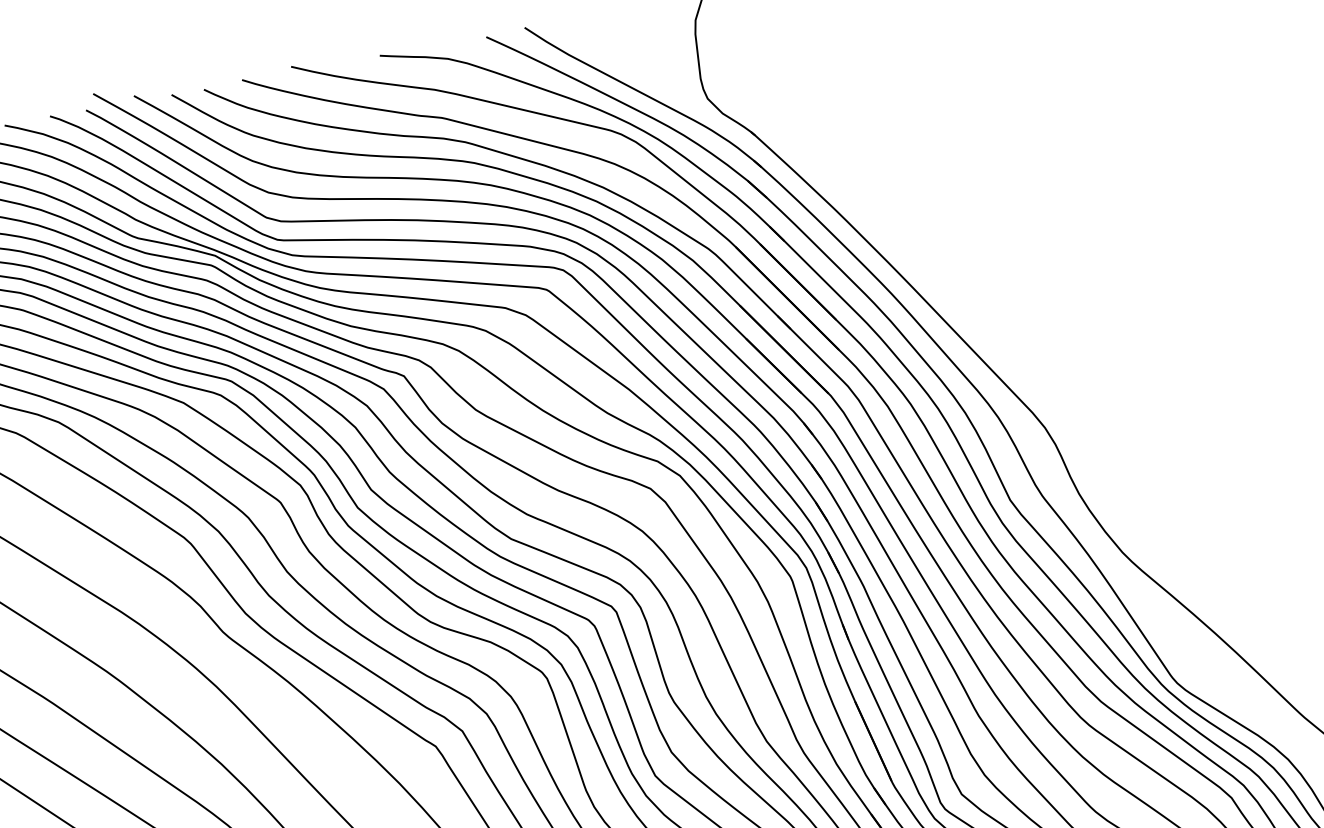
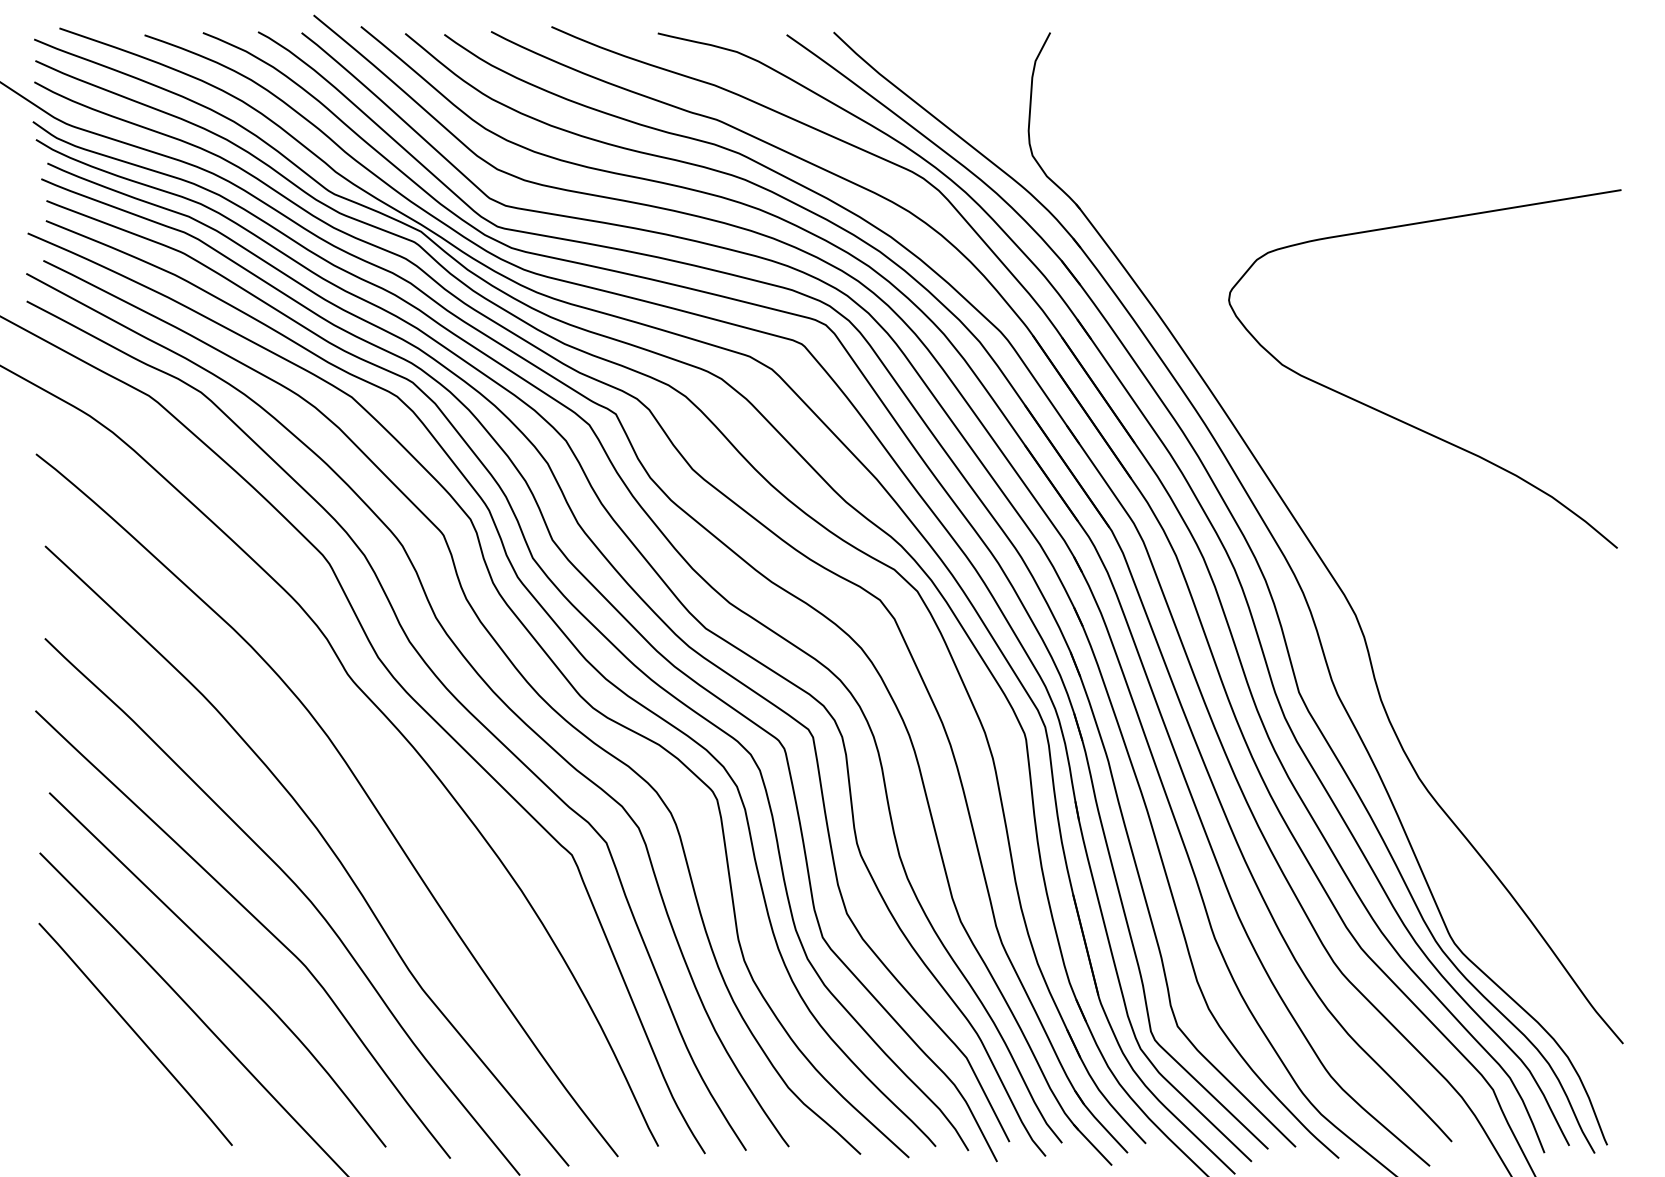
curve: (1049, 258) -> (1398, 418), added

